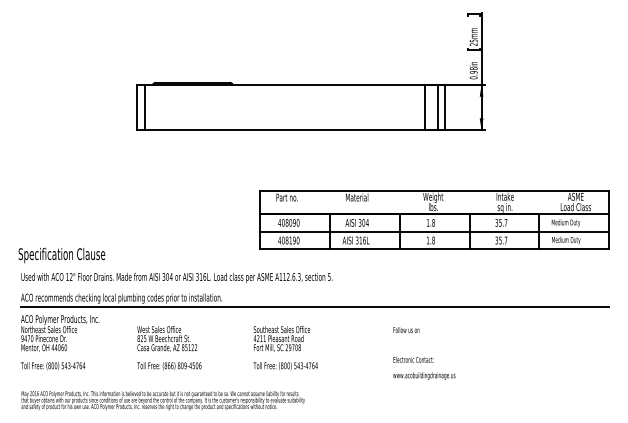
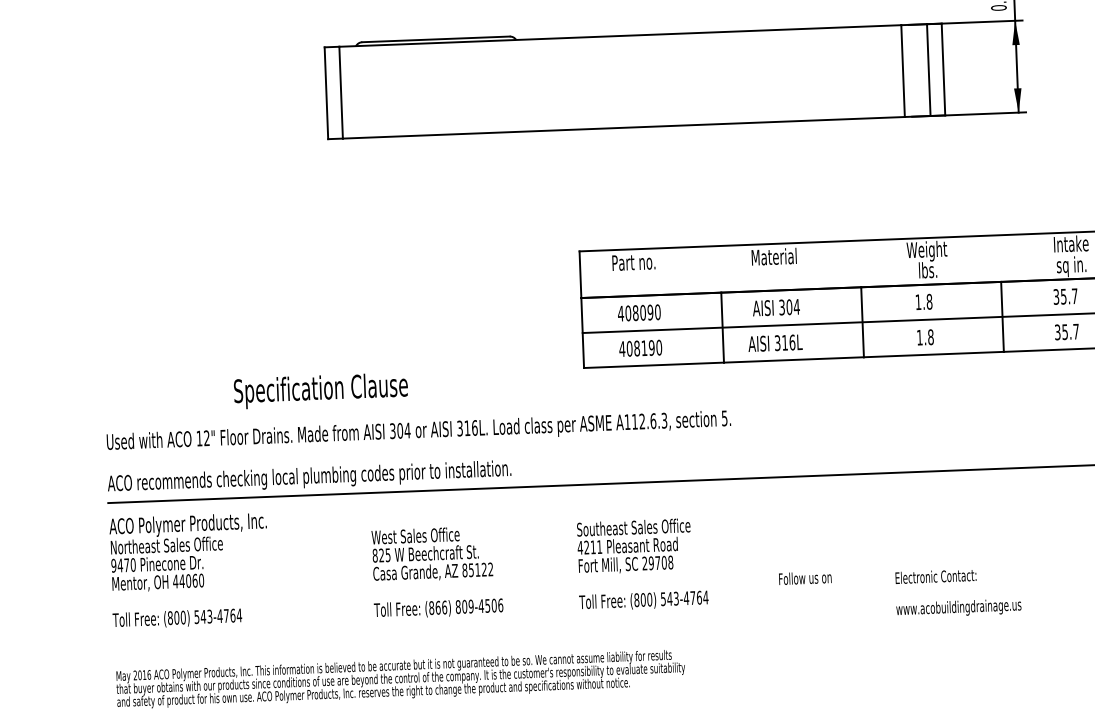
text: (61, 255) -> (320, 390), moved
text: (406, 329) -> (805, 577), moved
text: (169, 348) -> (437, 573), moved
text: (424, 368) -> (958, 593), moved

